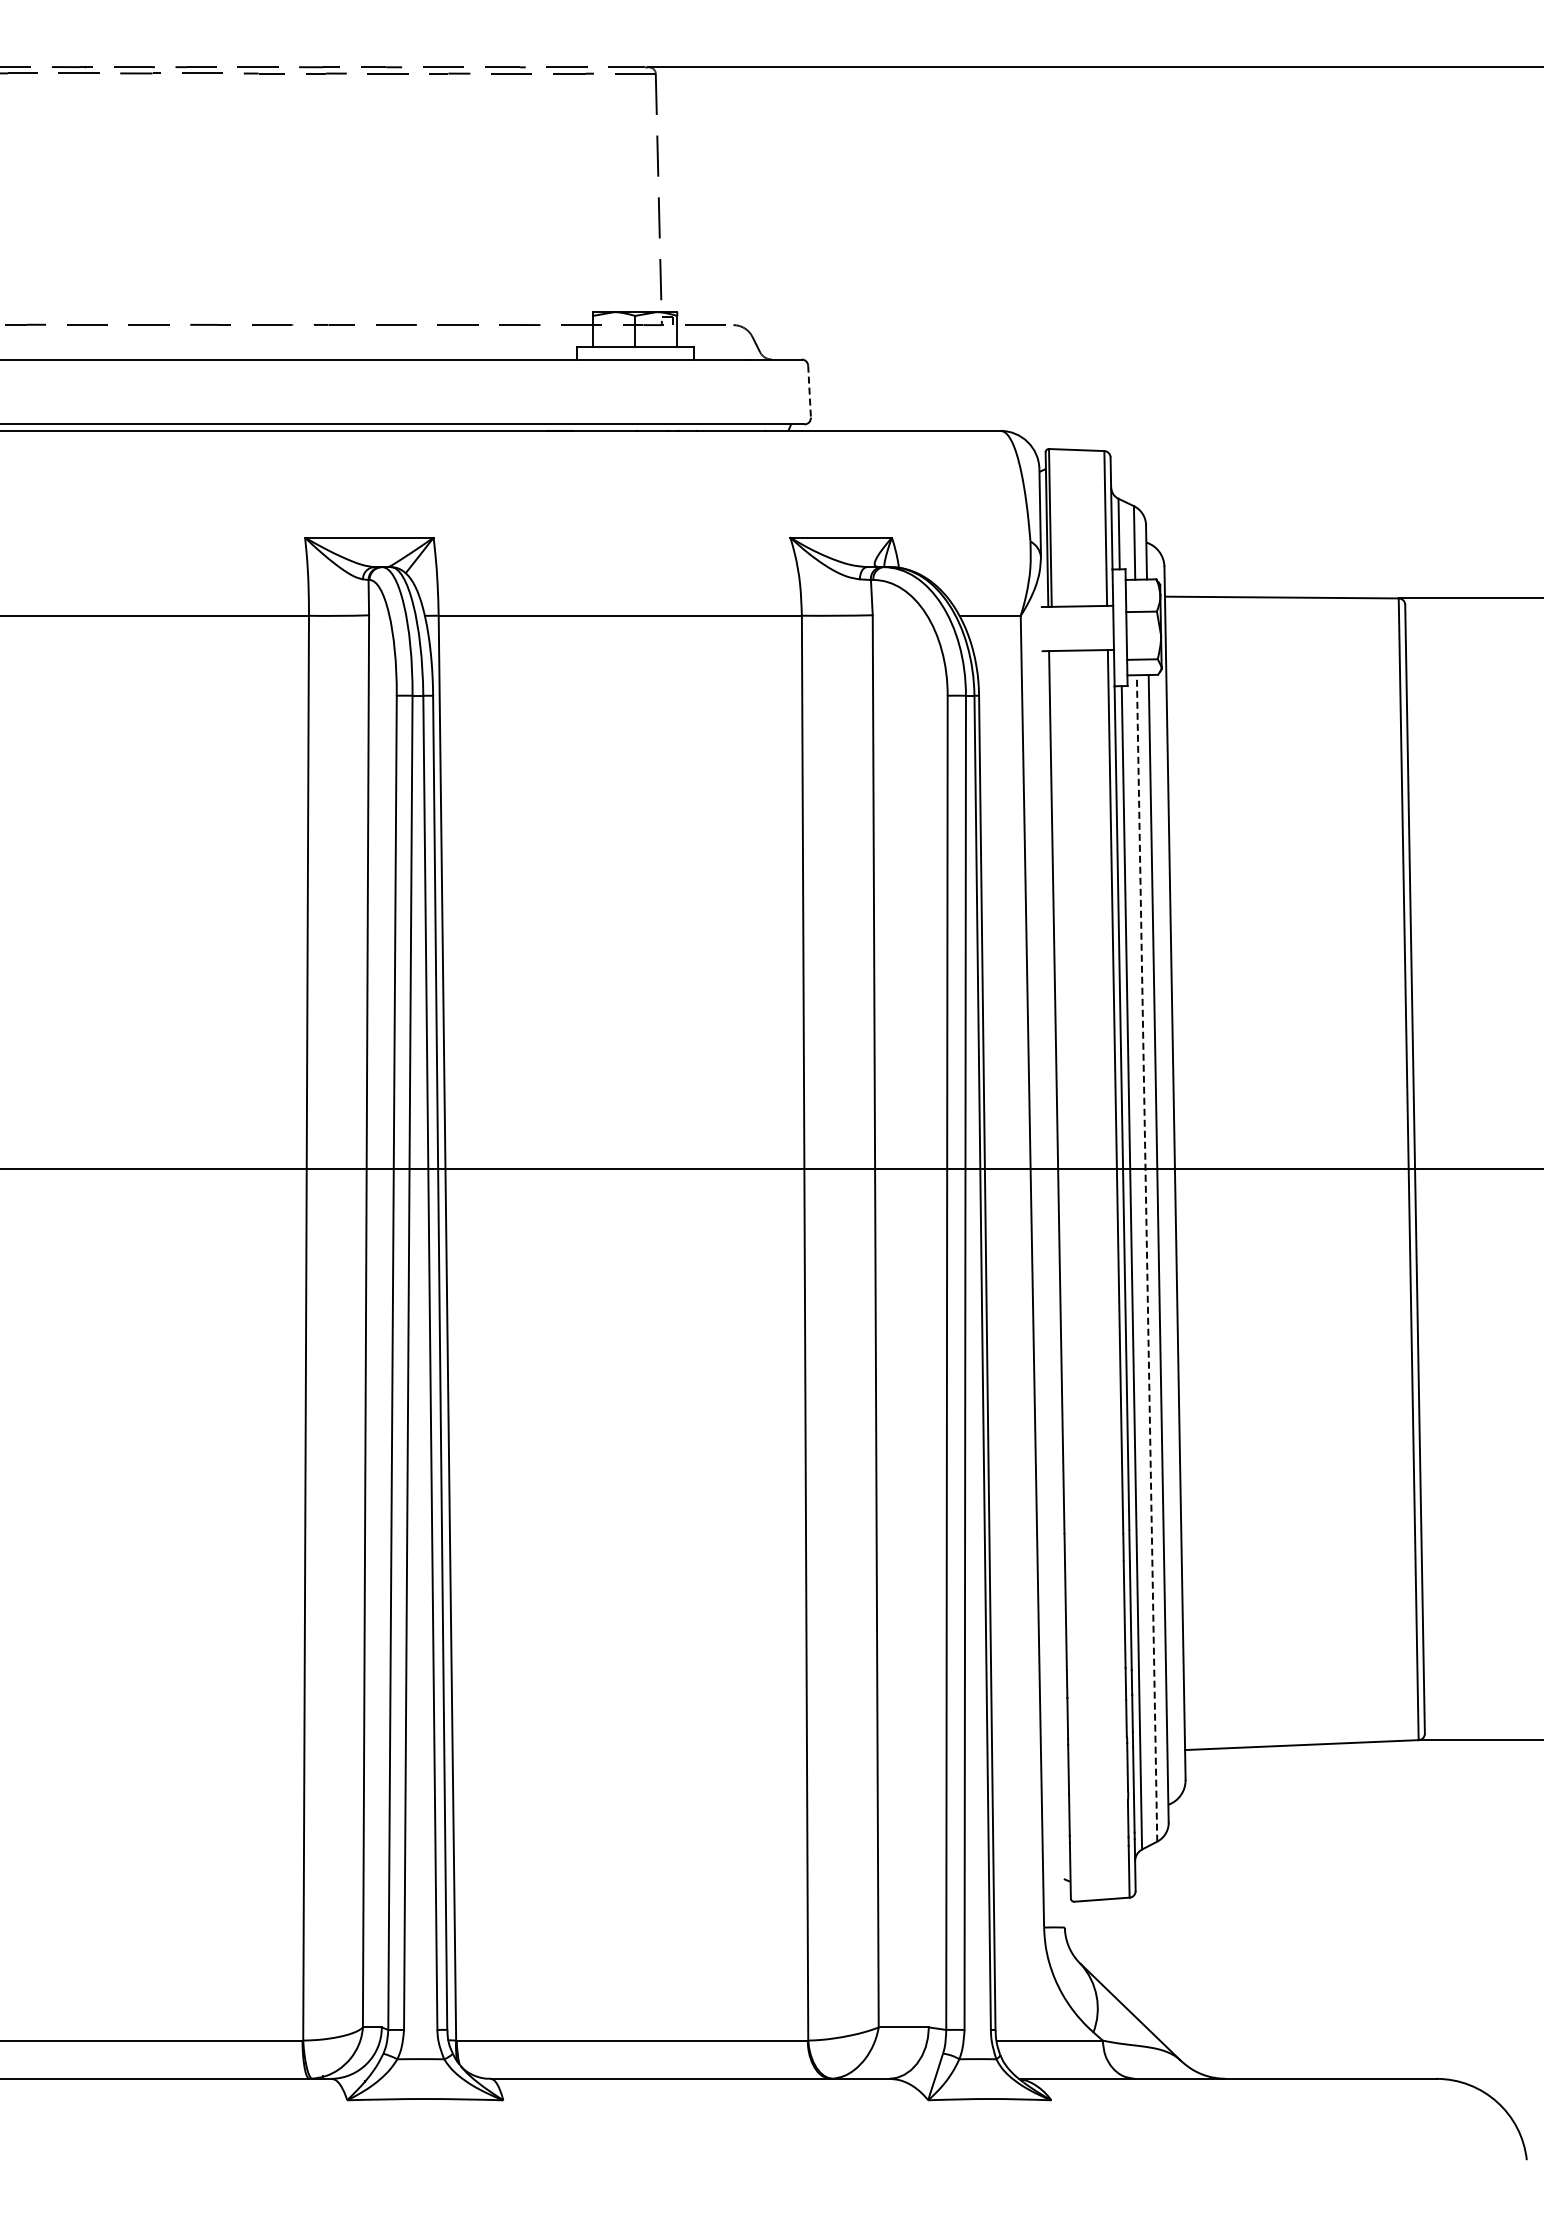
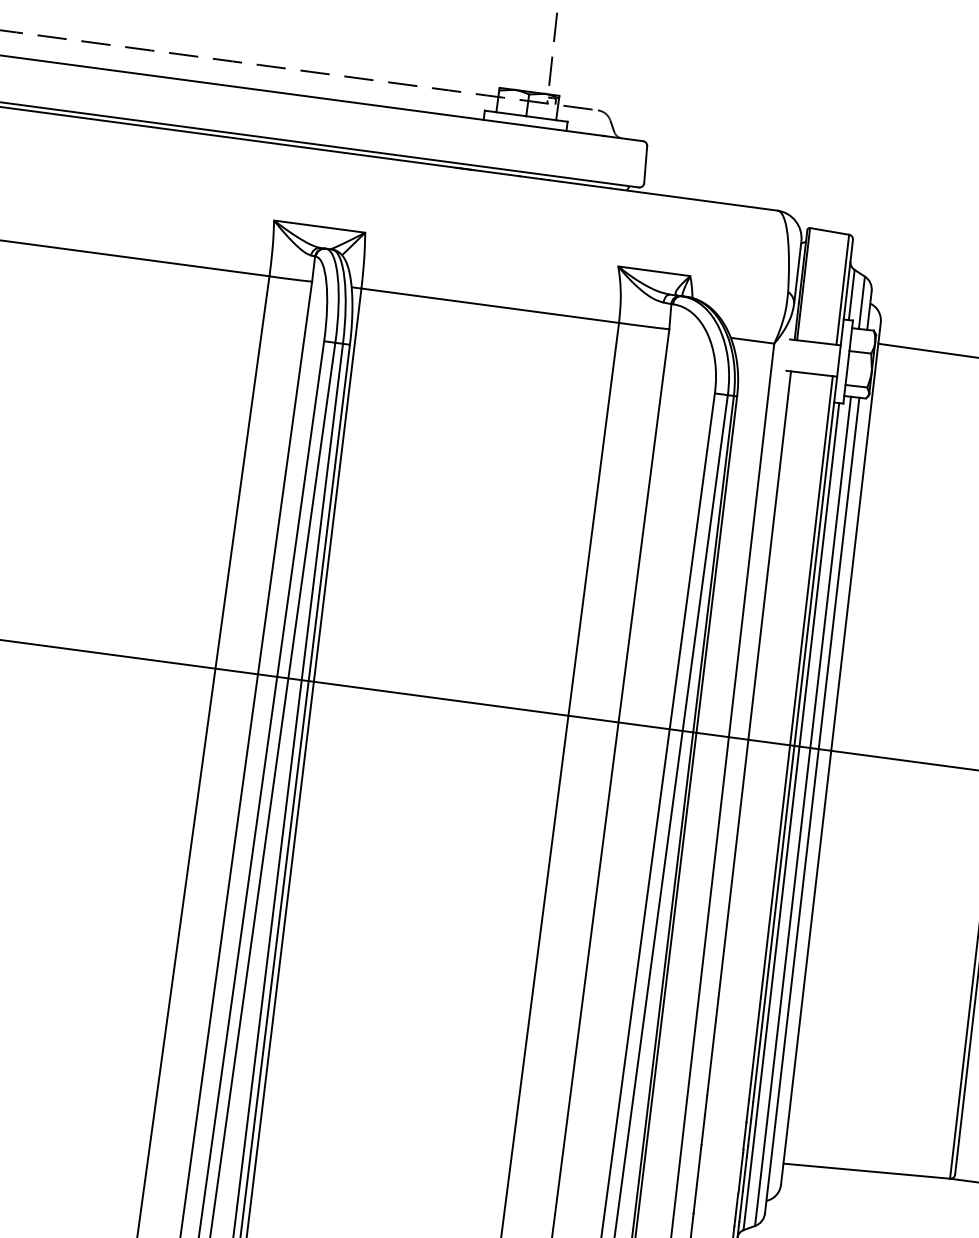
line: (809, 391) -> (645, 164), dashed -> solid
line: (1147, 1257) -> (803, 810), dashed -> solid

